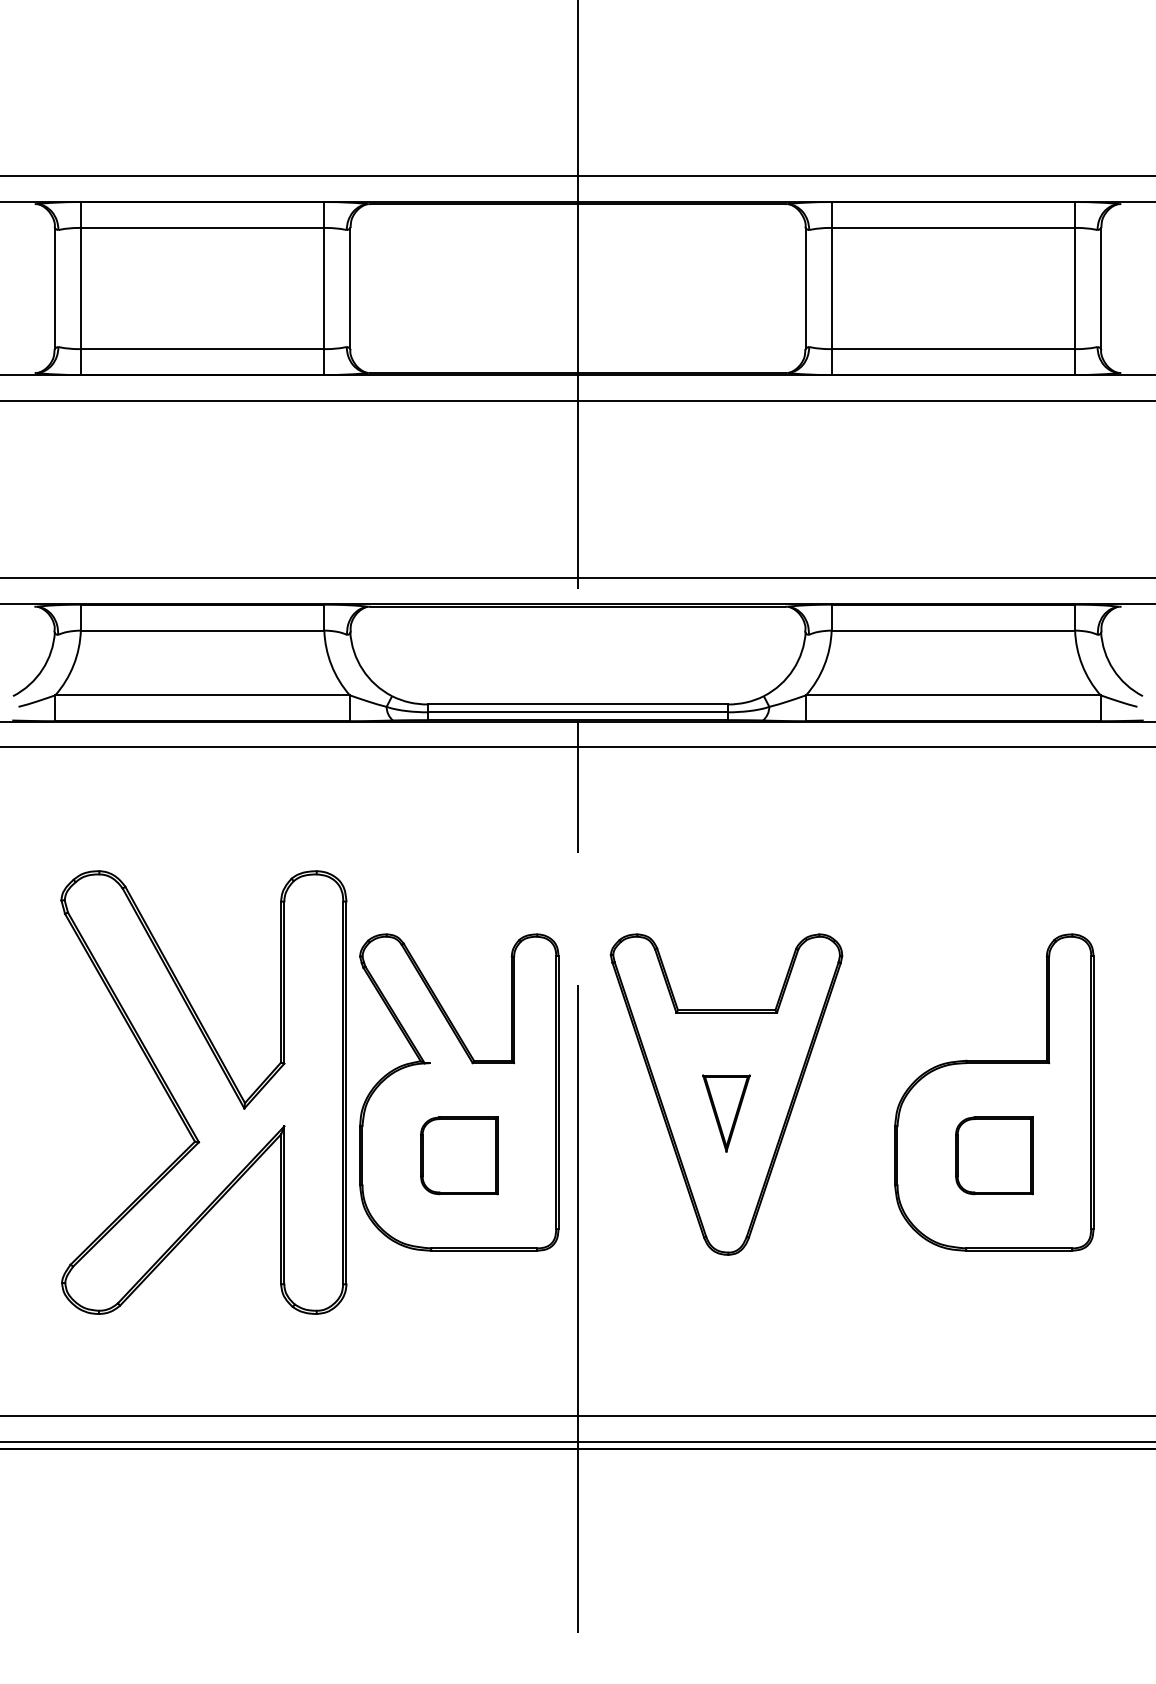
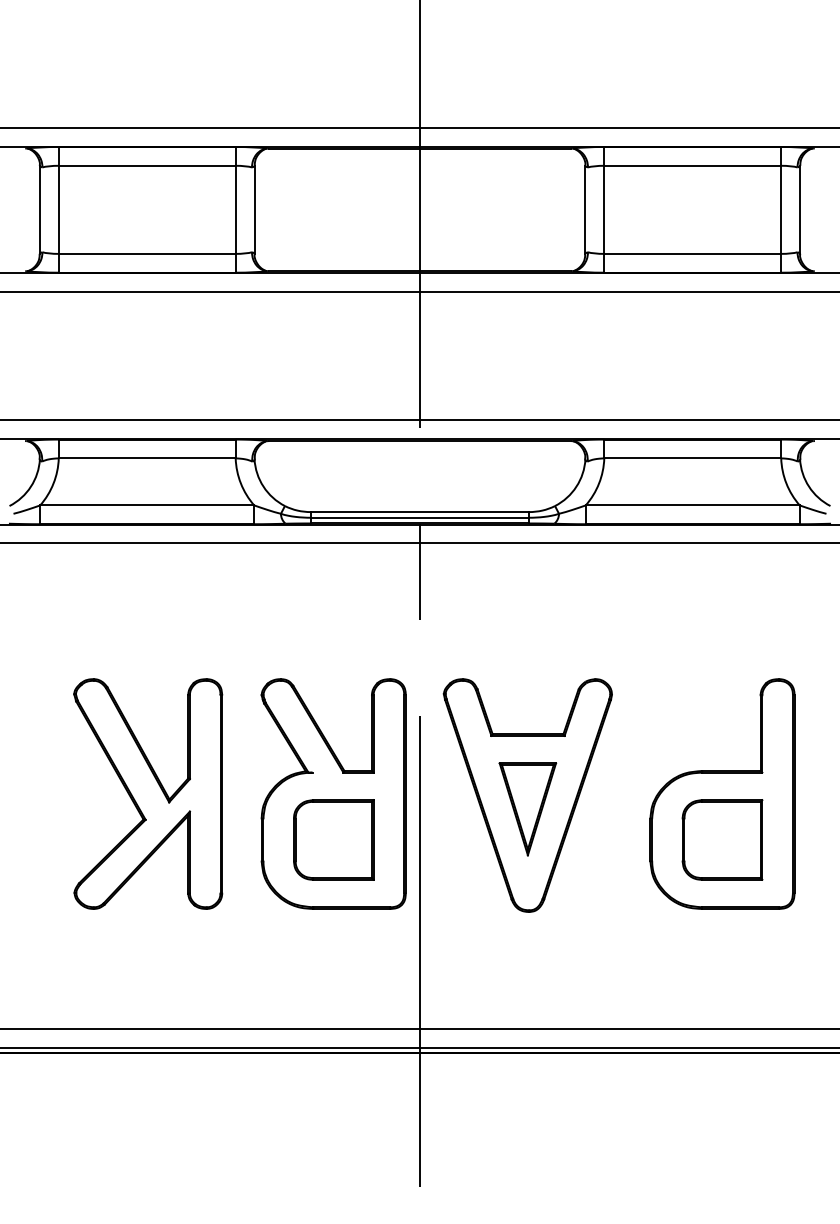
part: (203, 1092) -> (147, 794), size x0.71
part: (726, 1113) -> (527, 809), size x1.67
part: (459, 1155) -> (333, 839), size x1.43
part: (994, 1155) -> (722, 839), size x1.43

